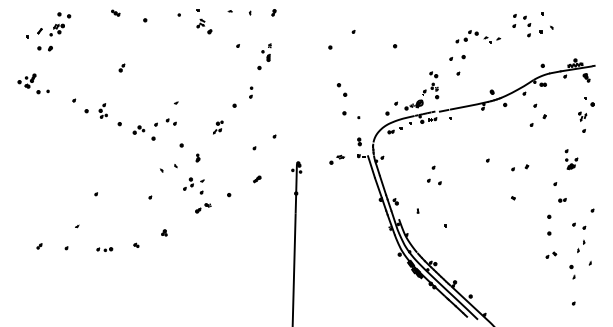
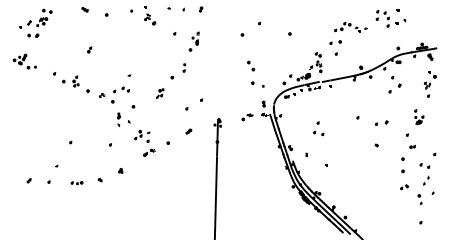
part: (138, 129) -> (101, 95), size x0.6
part: (197, 157) -> (118, 115), moved

